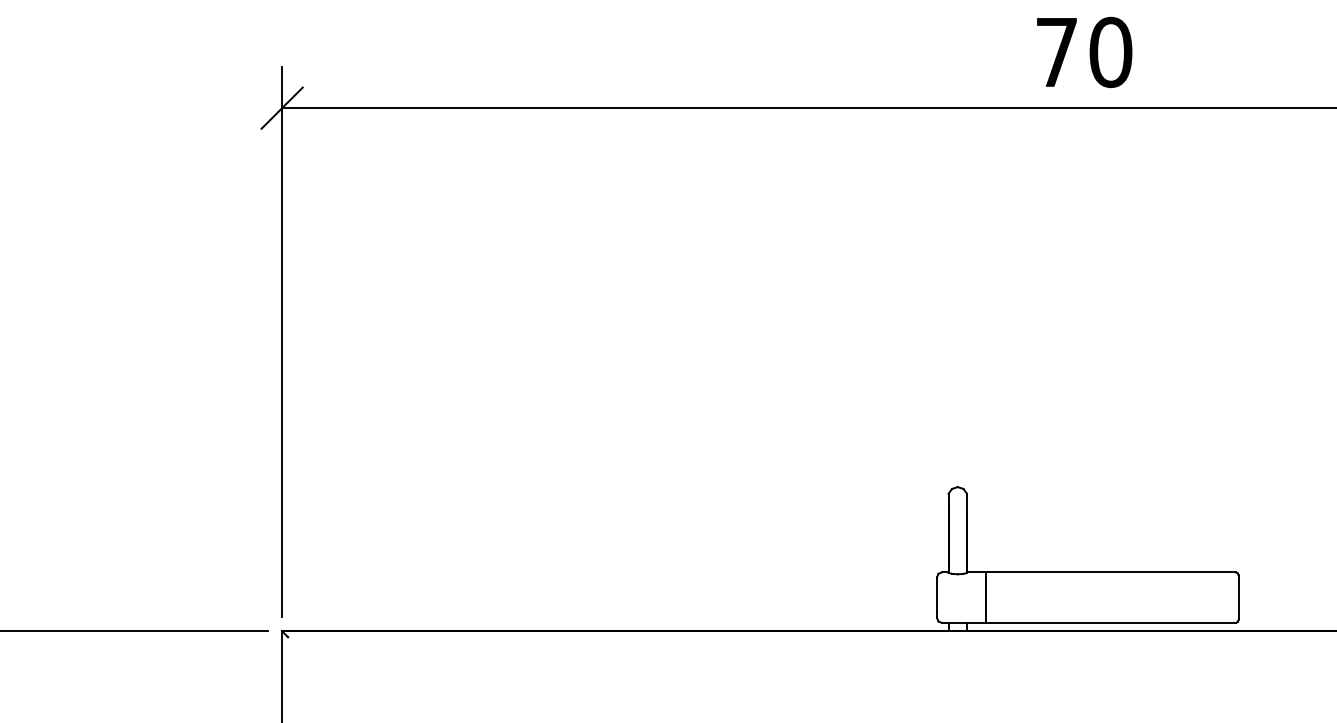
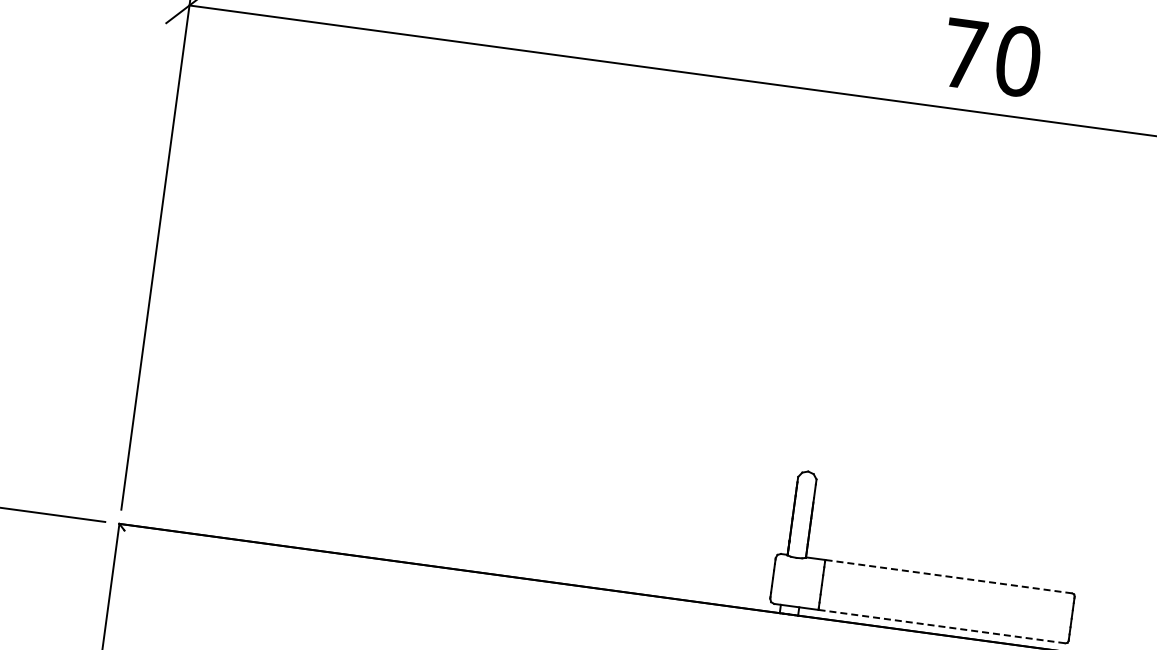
line: (1111, 572) -> (949, 576), solid -> dashed
line: (1111, 622) -> (942, 626), solid -> dashed

